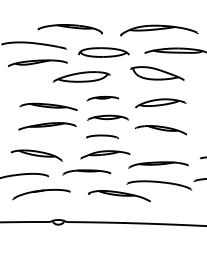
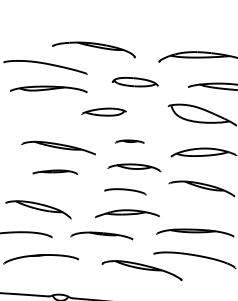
part: (103, 52) -> (134, 82), size x0.7
part: (81, 76) -> (104, 111), size x0.6
part: (102, 98) -> (129, 141), size x0.7
part: (47, 126) -> (55, 172), size x0.6

